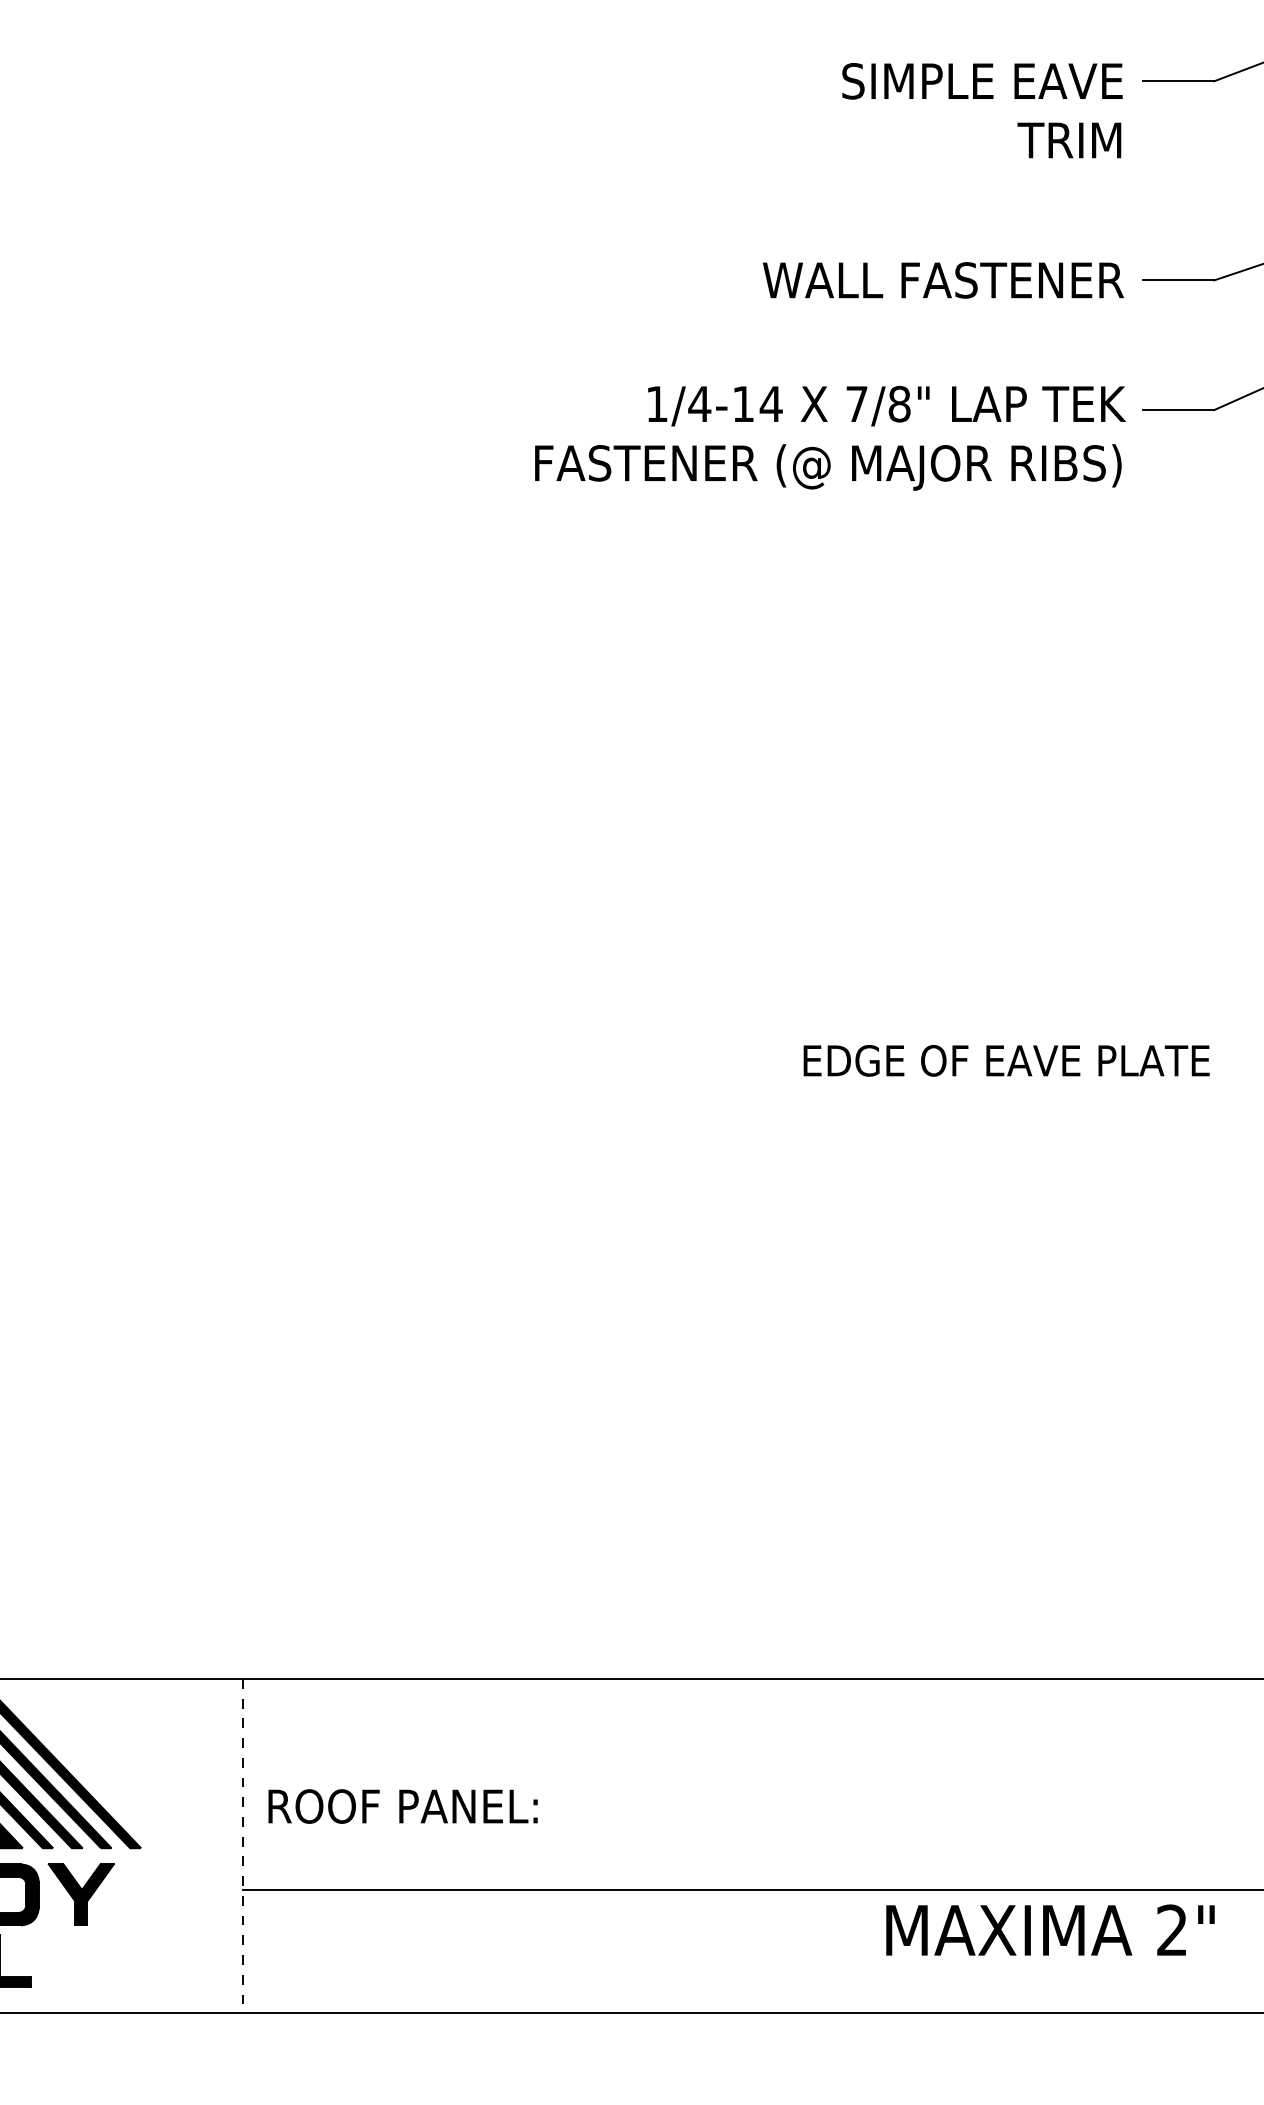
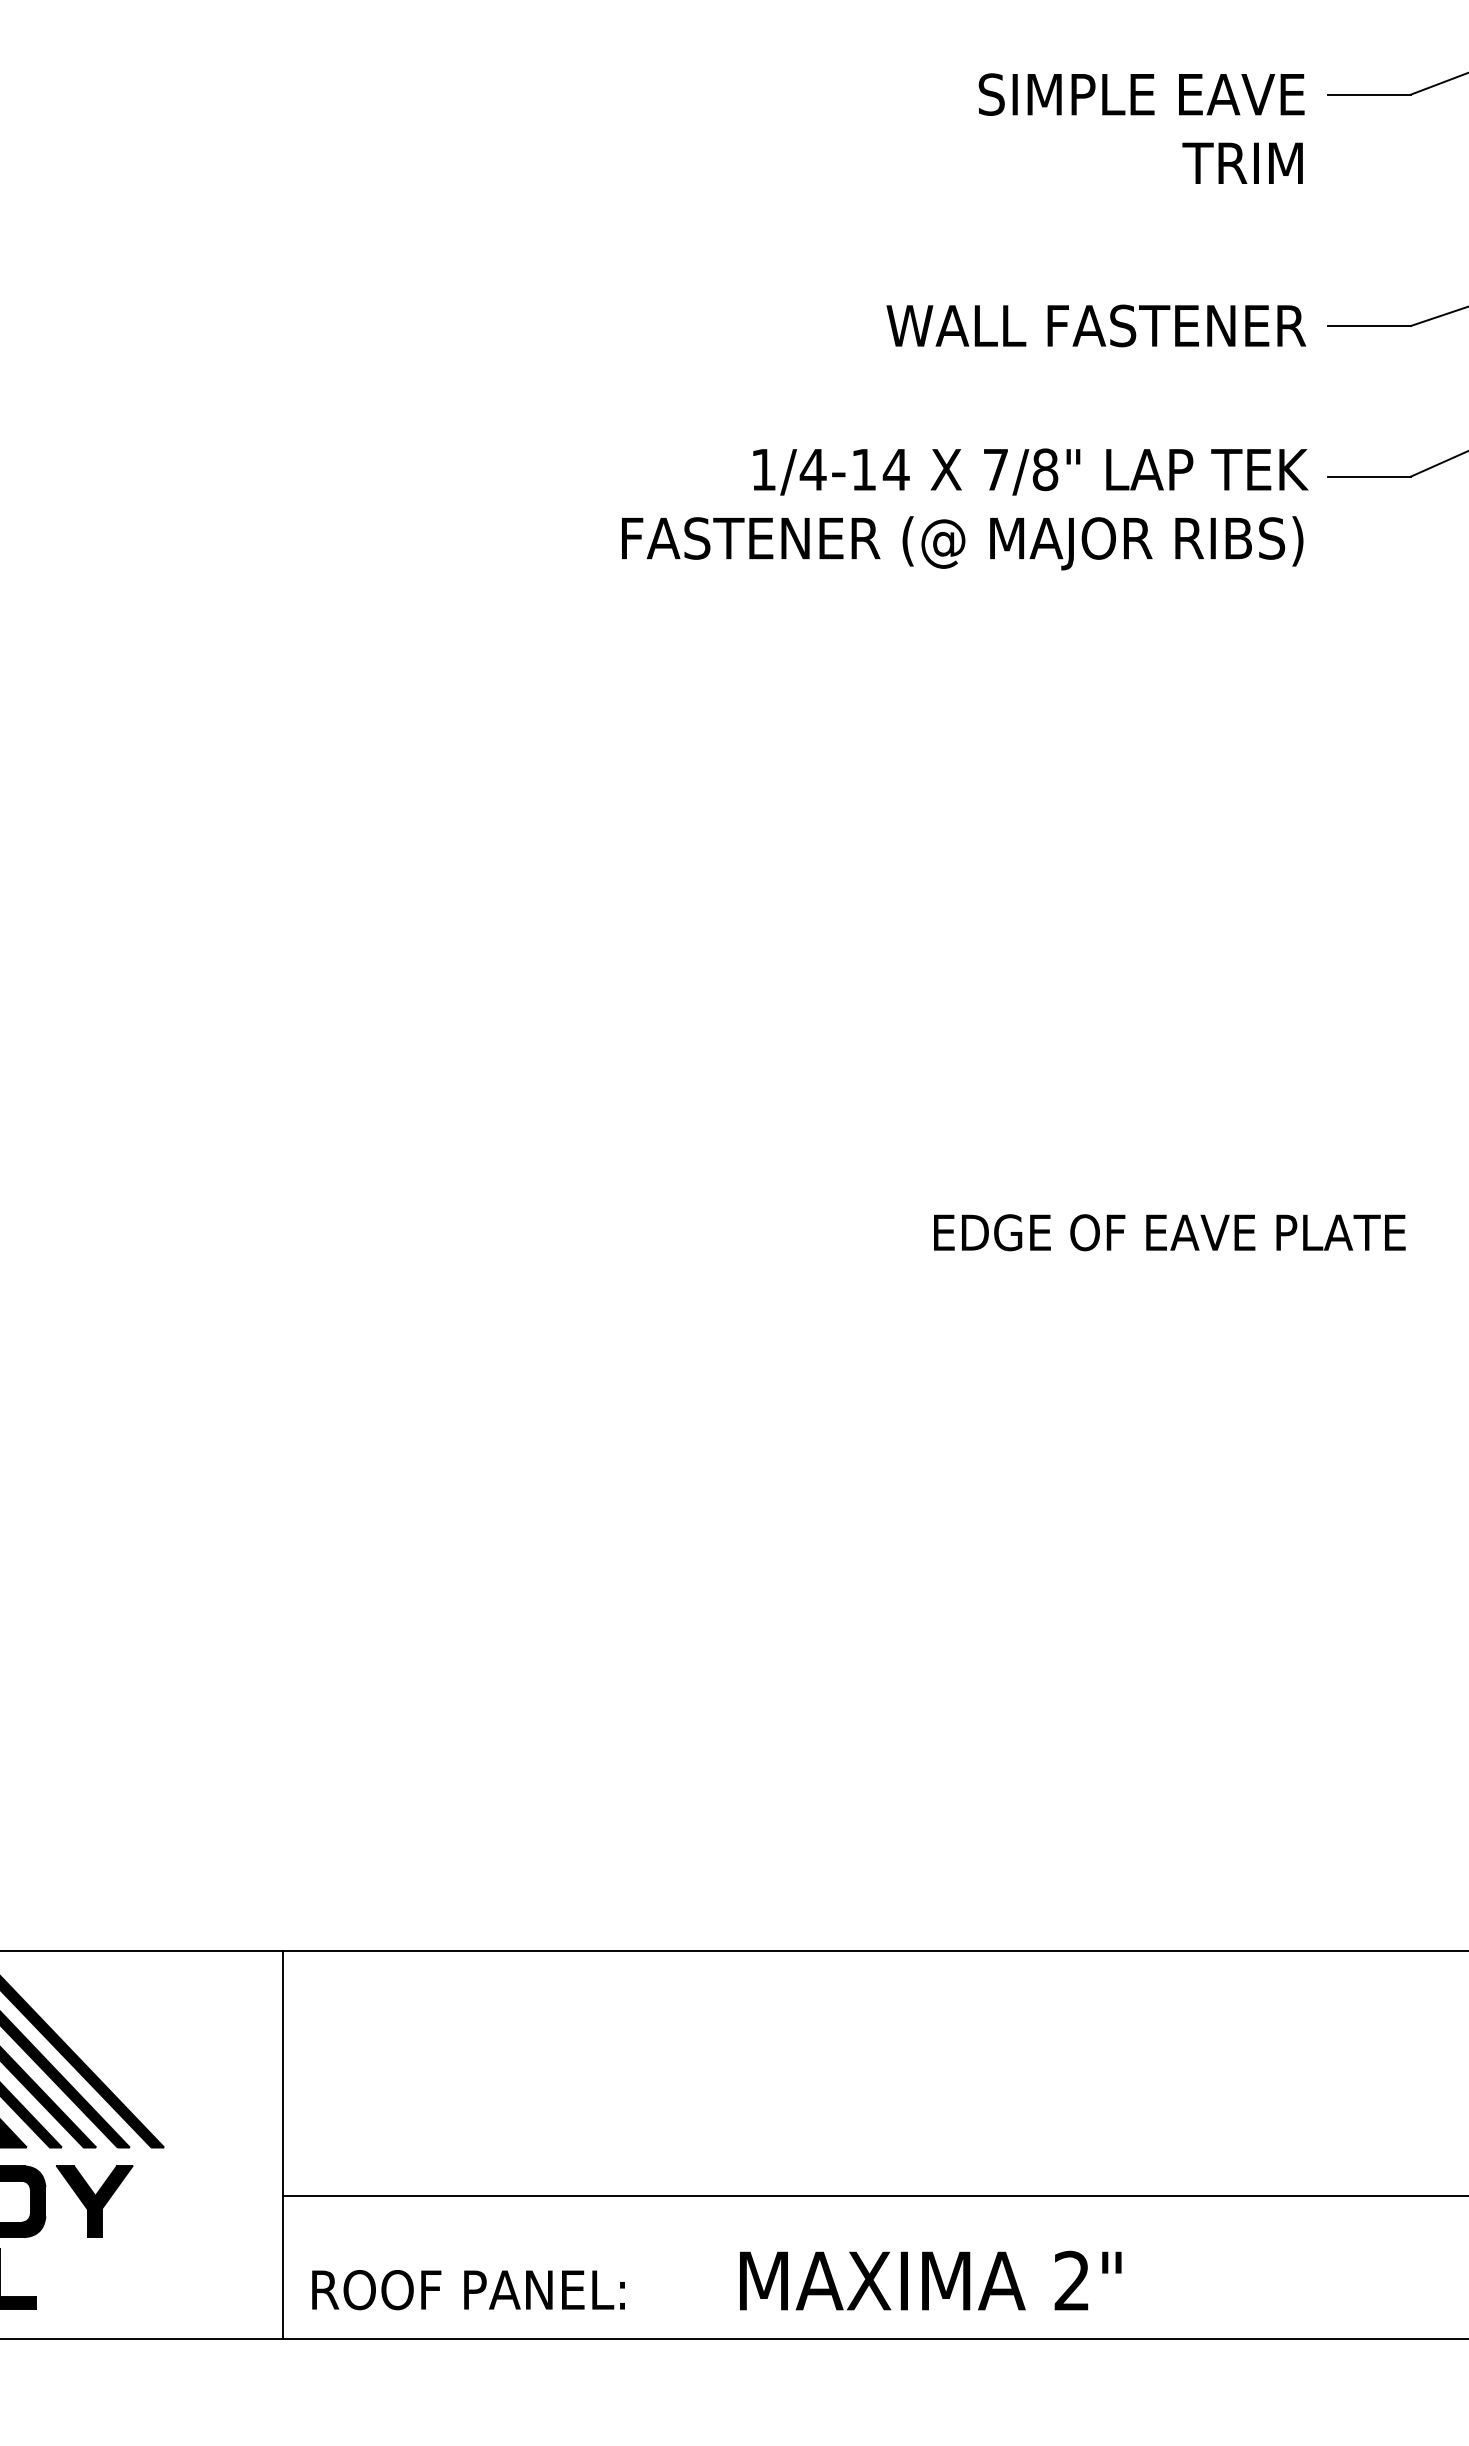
text: (403, 1806) -> (468, 2290), moved
line: (242, 1845) -> (282, 2144), dashed -> solid
text: (1050, 1929) -> (930, 2280), moved

